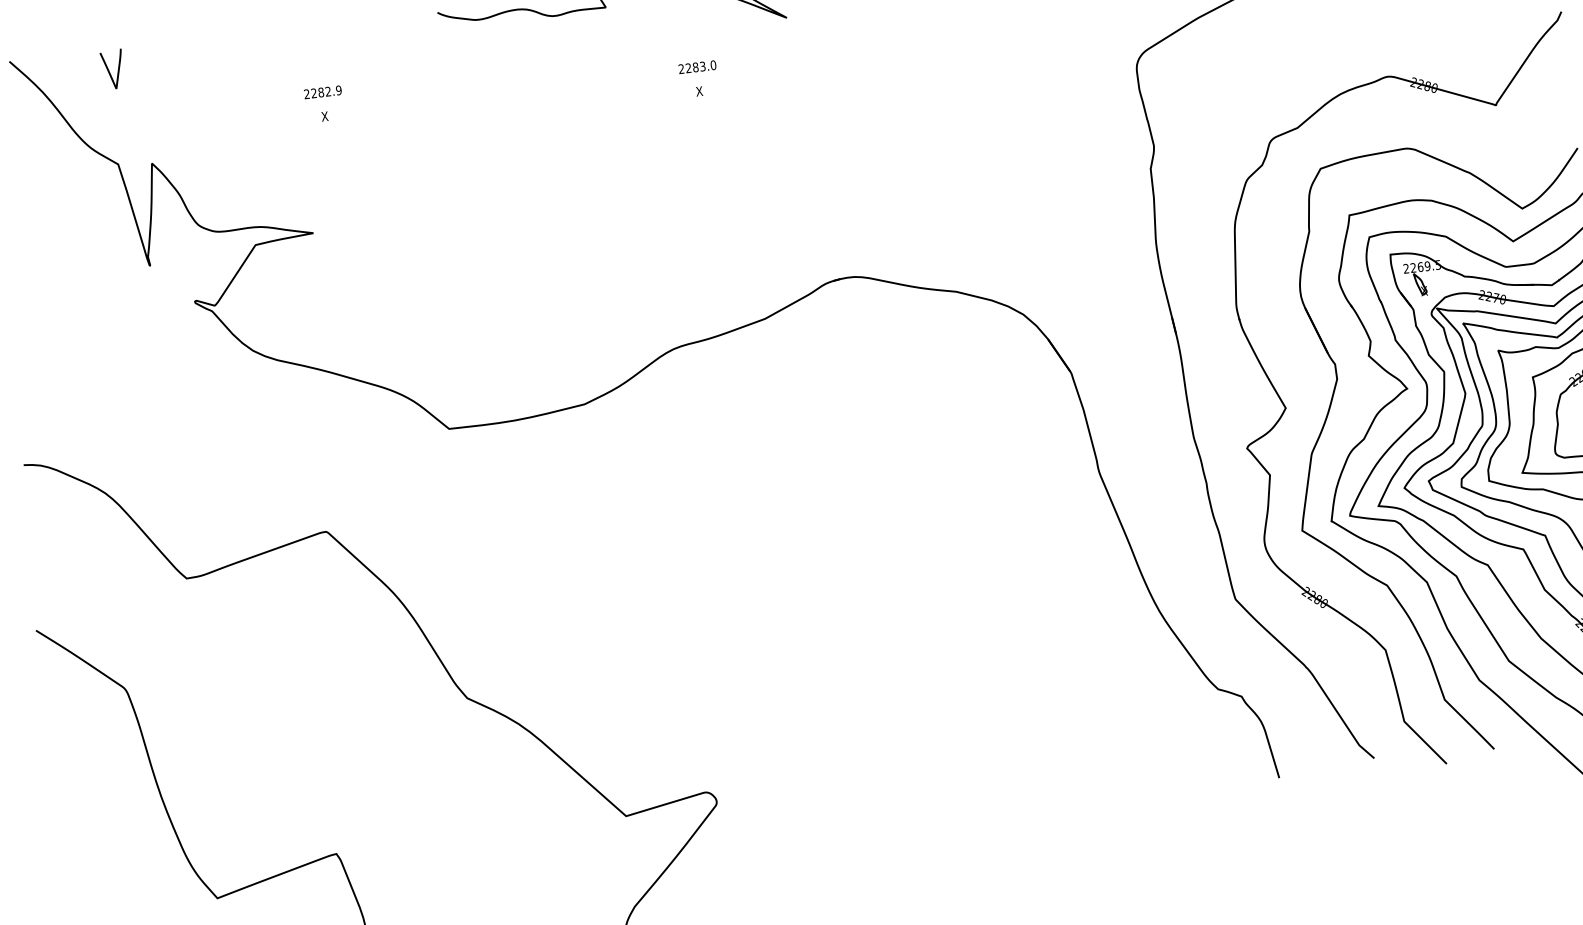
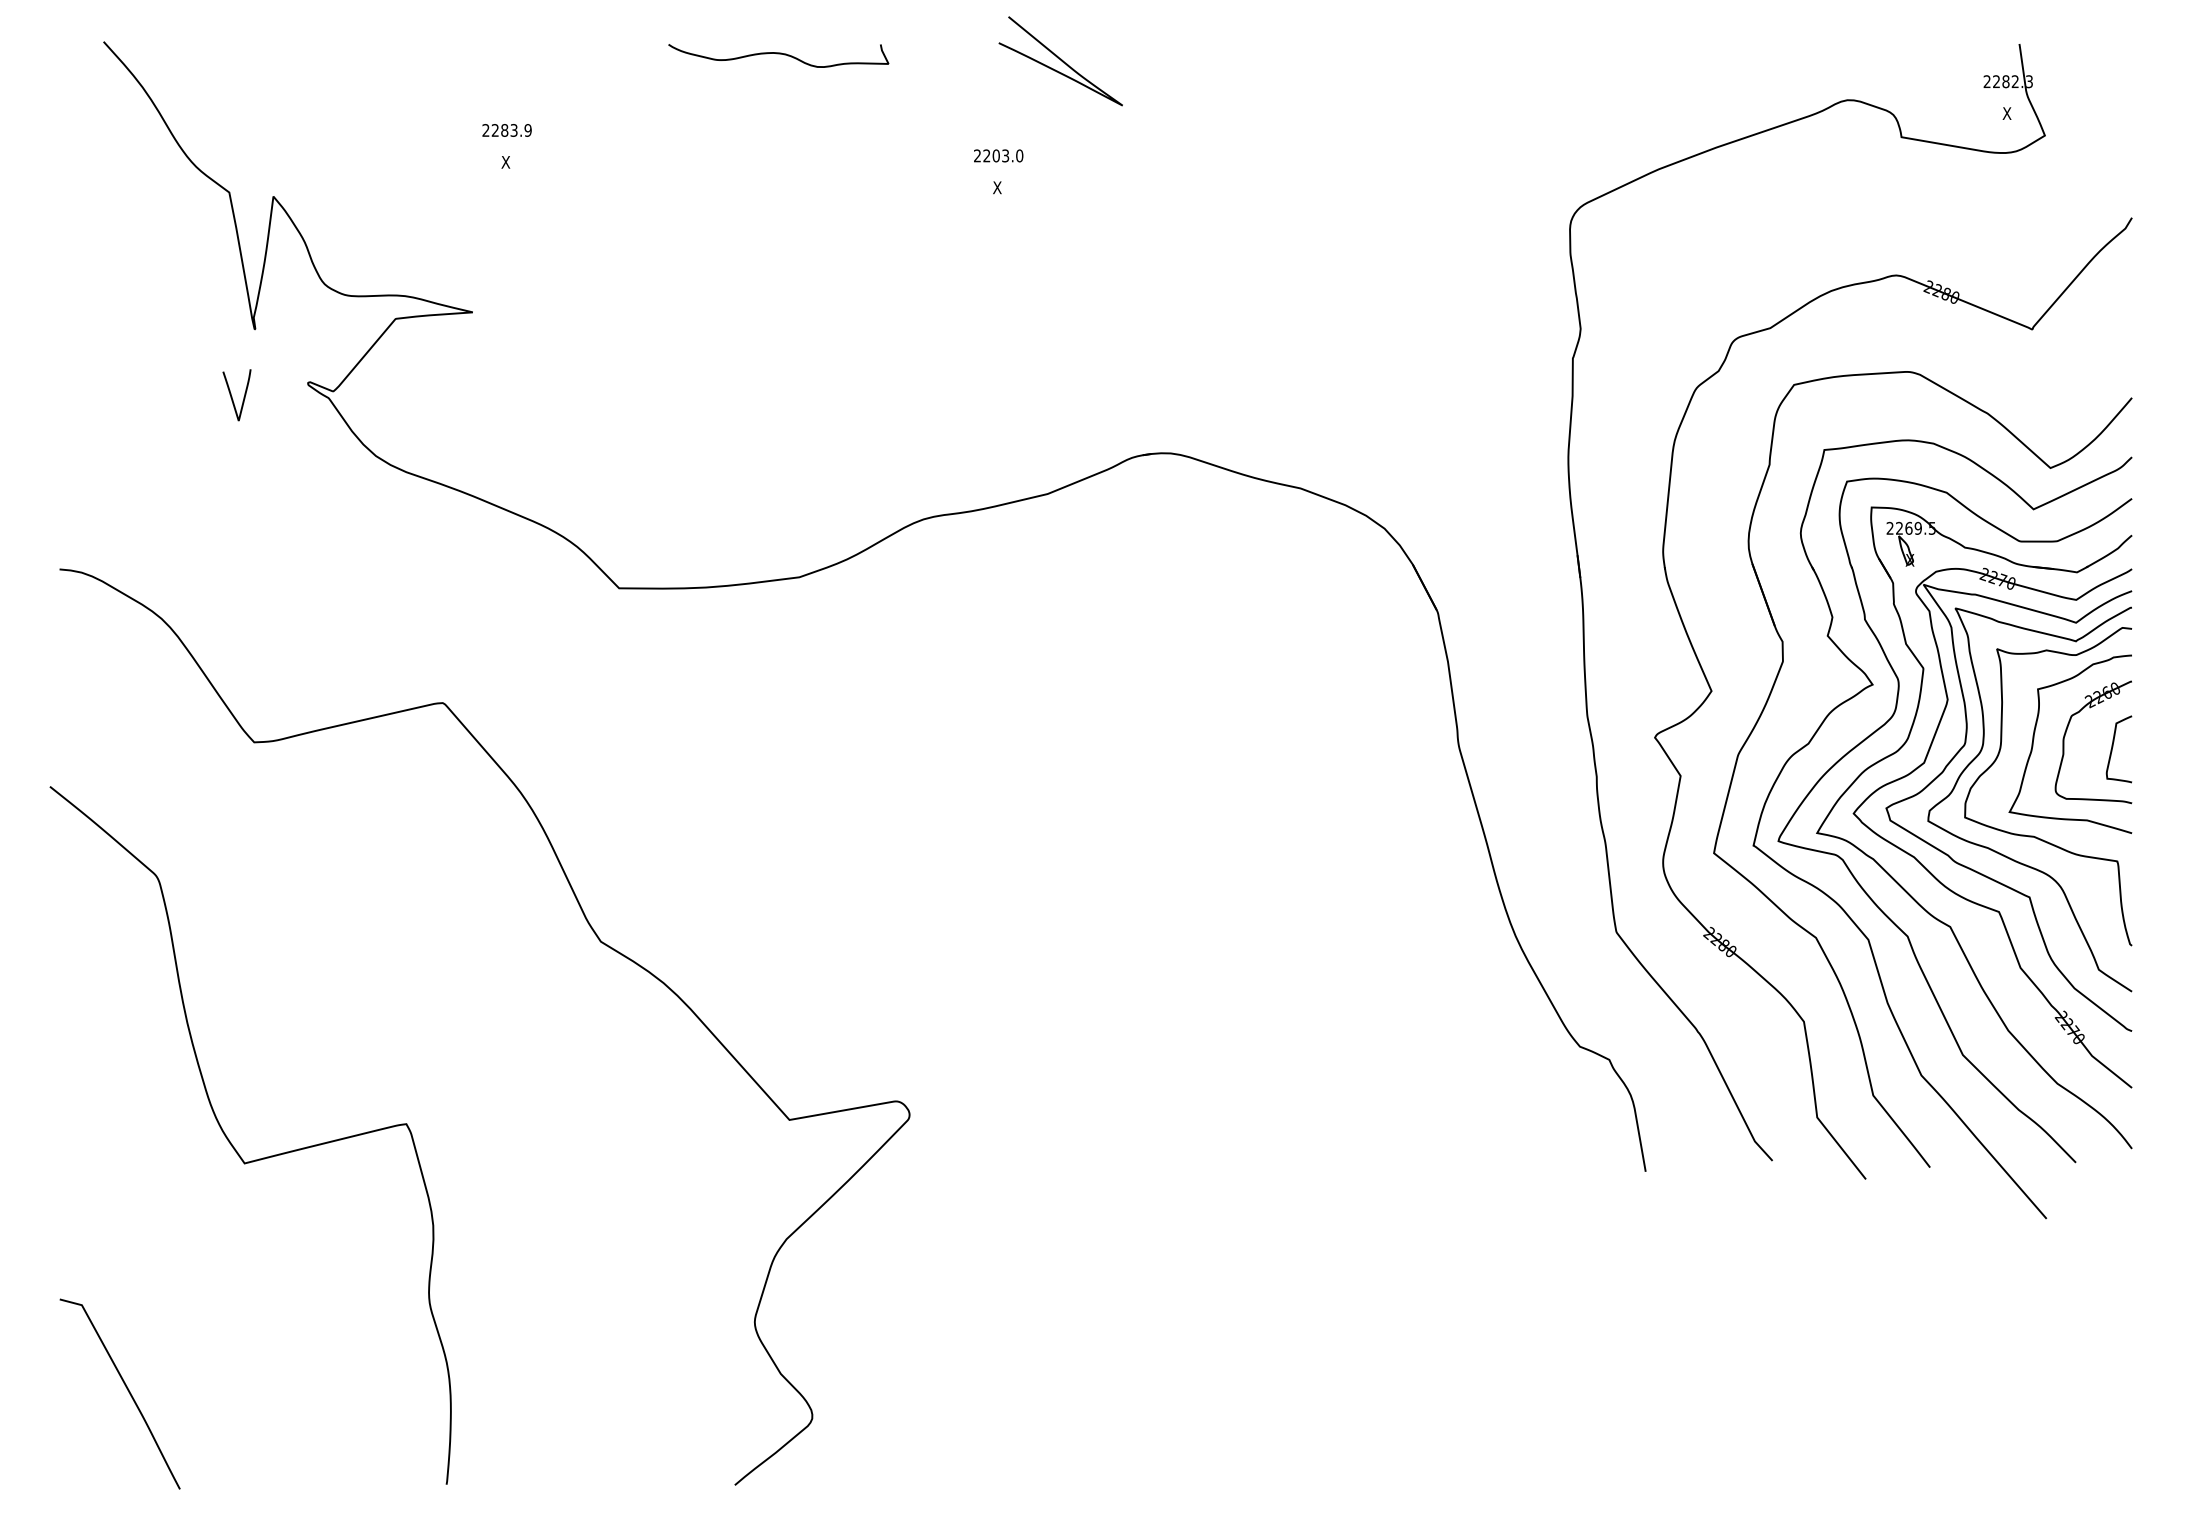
text: (695, 67) -> (995, 155), 2283.0 -> 2203.0
curve: (109, 70) -> (232, 396), moved
text: (327, 91) -> (513, 130), 2282.9 -> 2283.9

